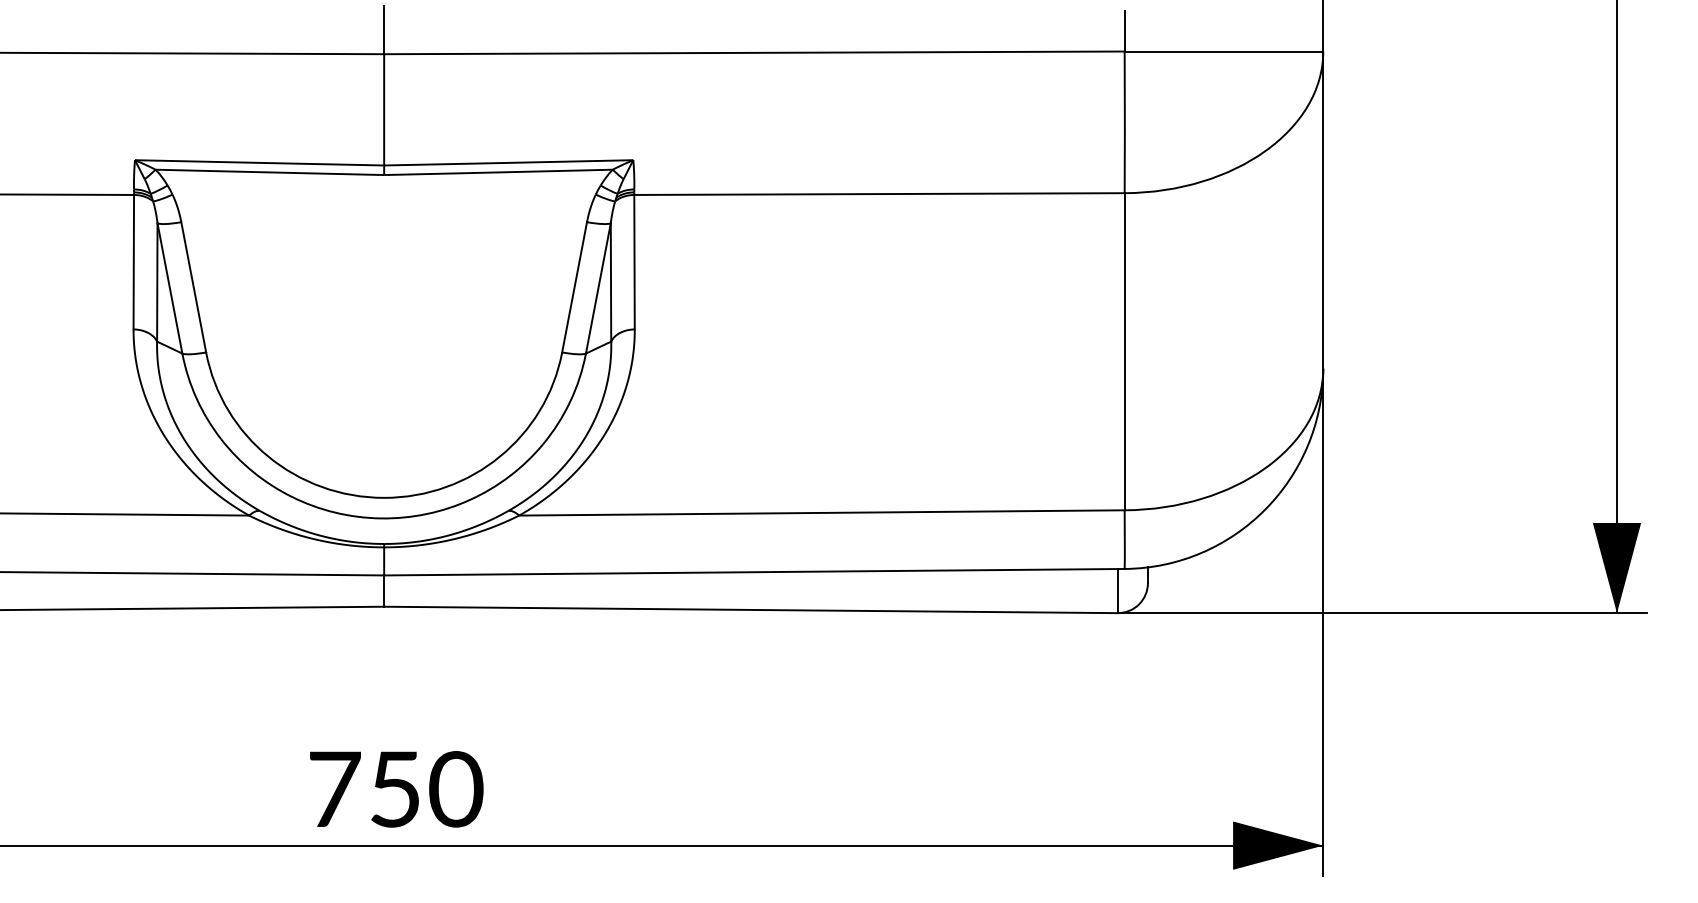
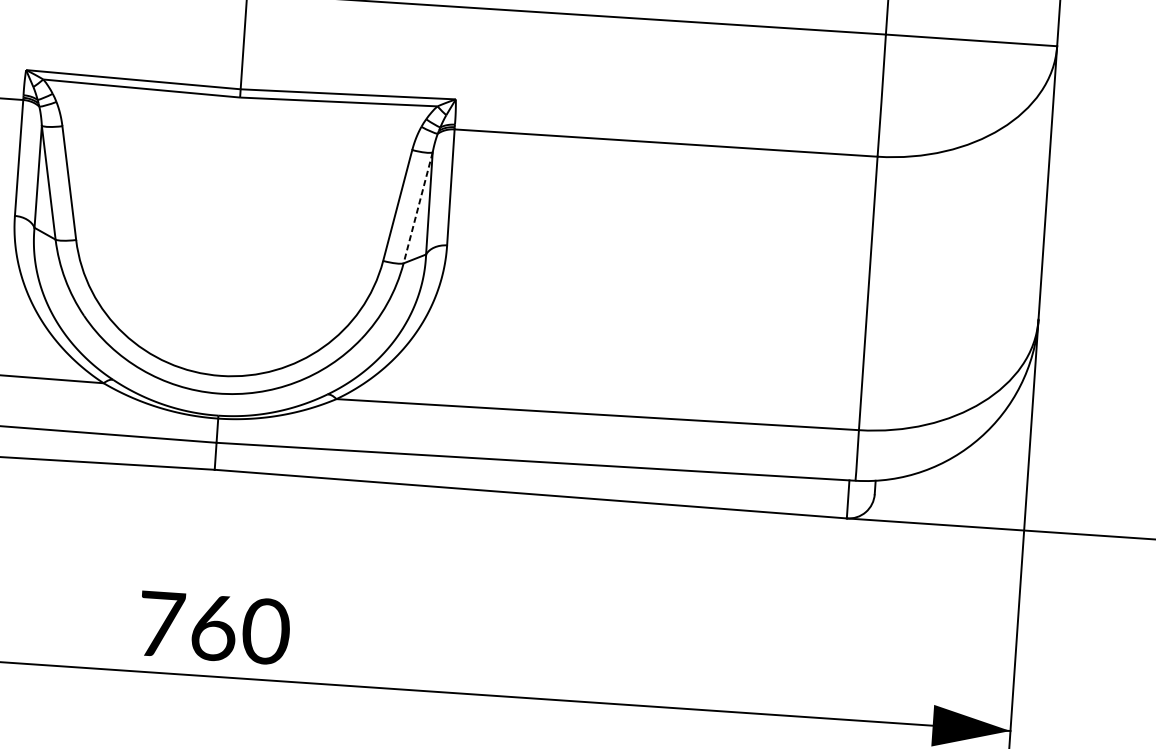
line: (598, 288) -> (418, 207), solid -> dashed
text: (395, 789) -> (213, 628), 750 -> 760

